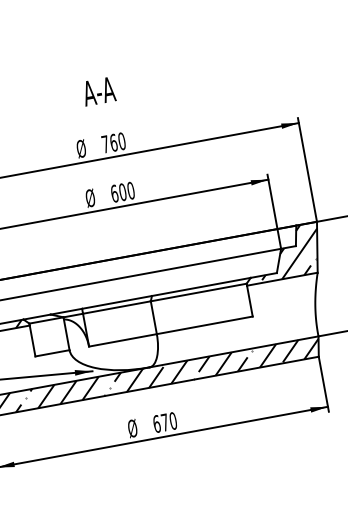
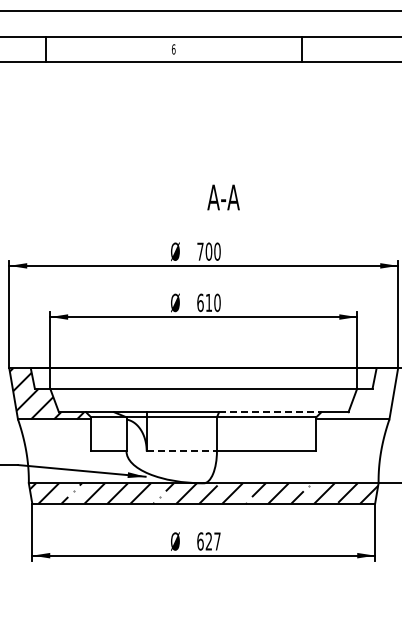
text: (98, 91) -> (223, 197), moved
text: (113, 142) -> (208, 251), 760 -> 700
text: (122, 191) -> (208, 302), 600 -> 610
hatch: (288, 252) -> (364, 393), removed
line: (201, 287) -> (270, 412), solid -> dashed
line: (123, 340) -> (182, 451), solid -> dashed
text: (168, 421) -> (212, 541), 670 -> 627

